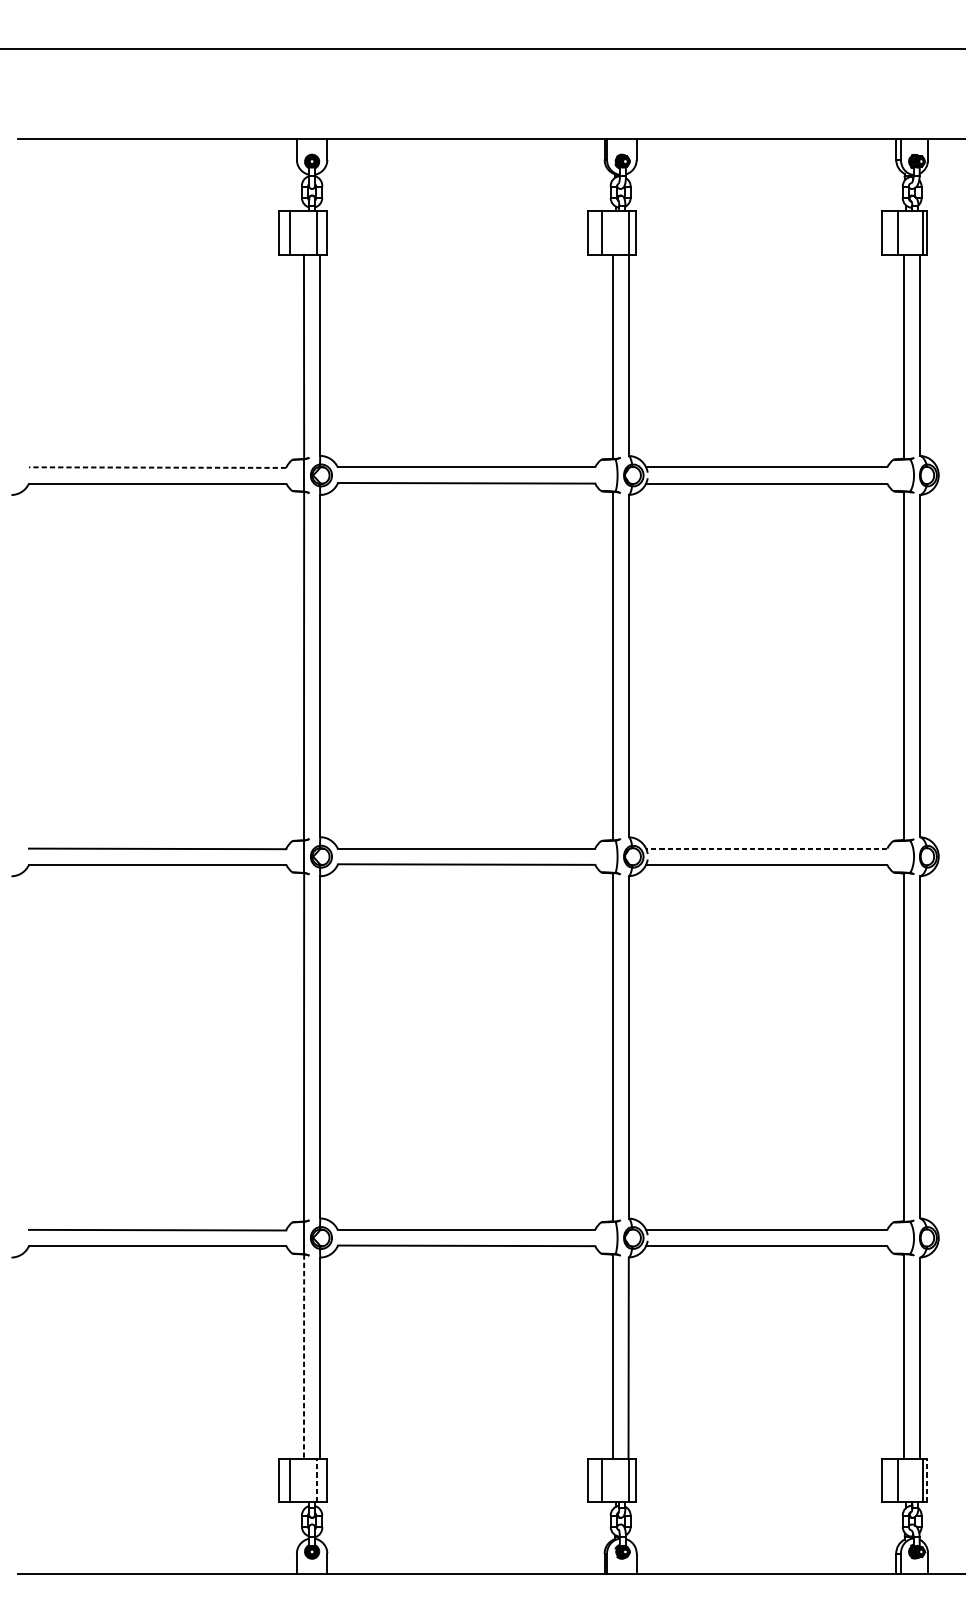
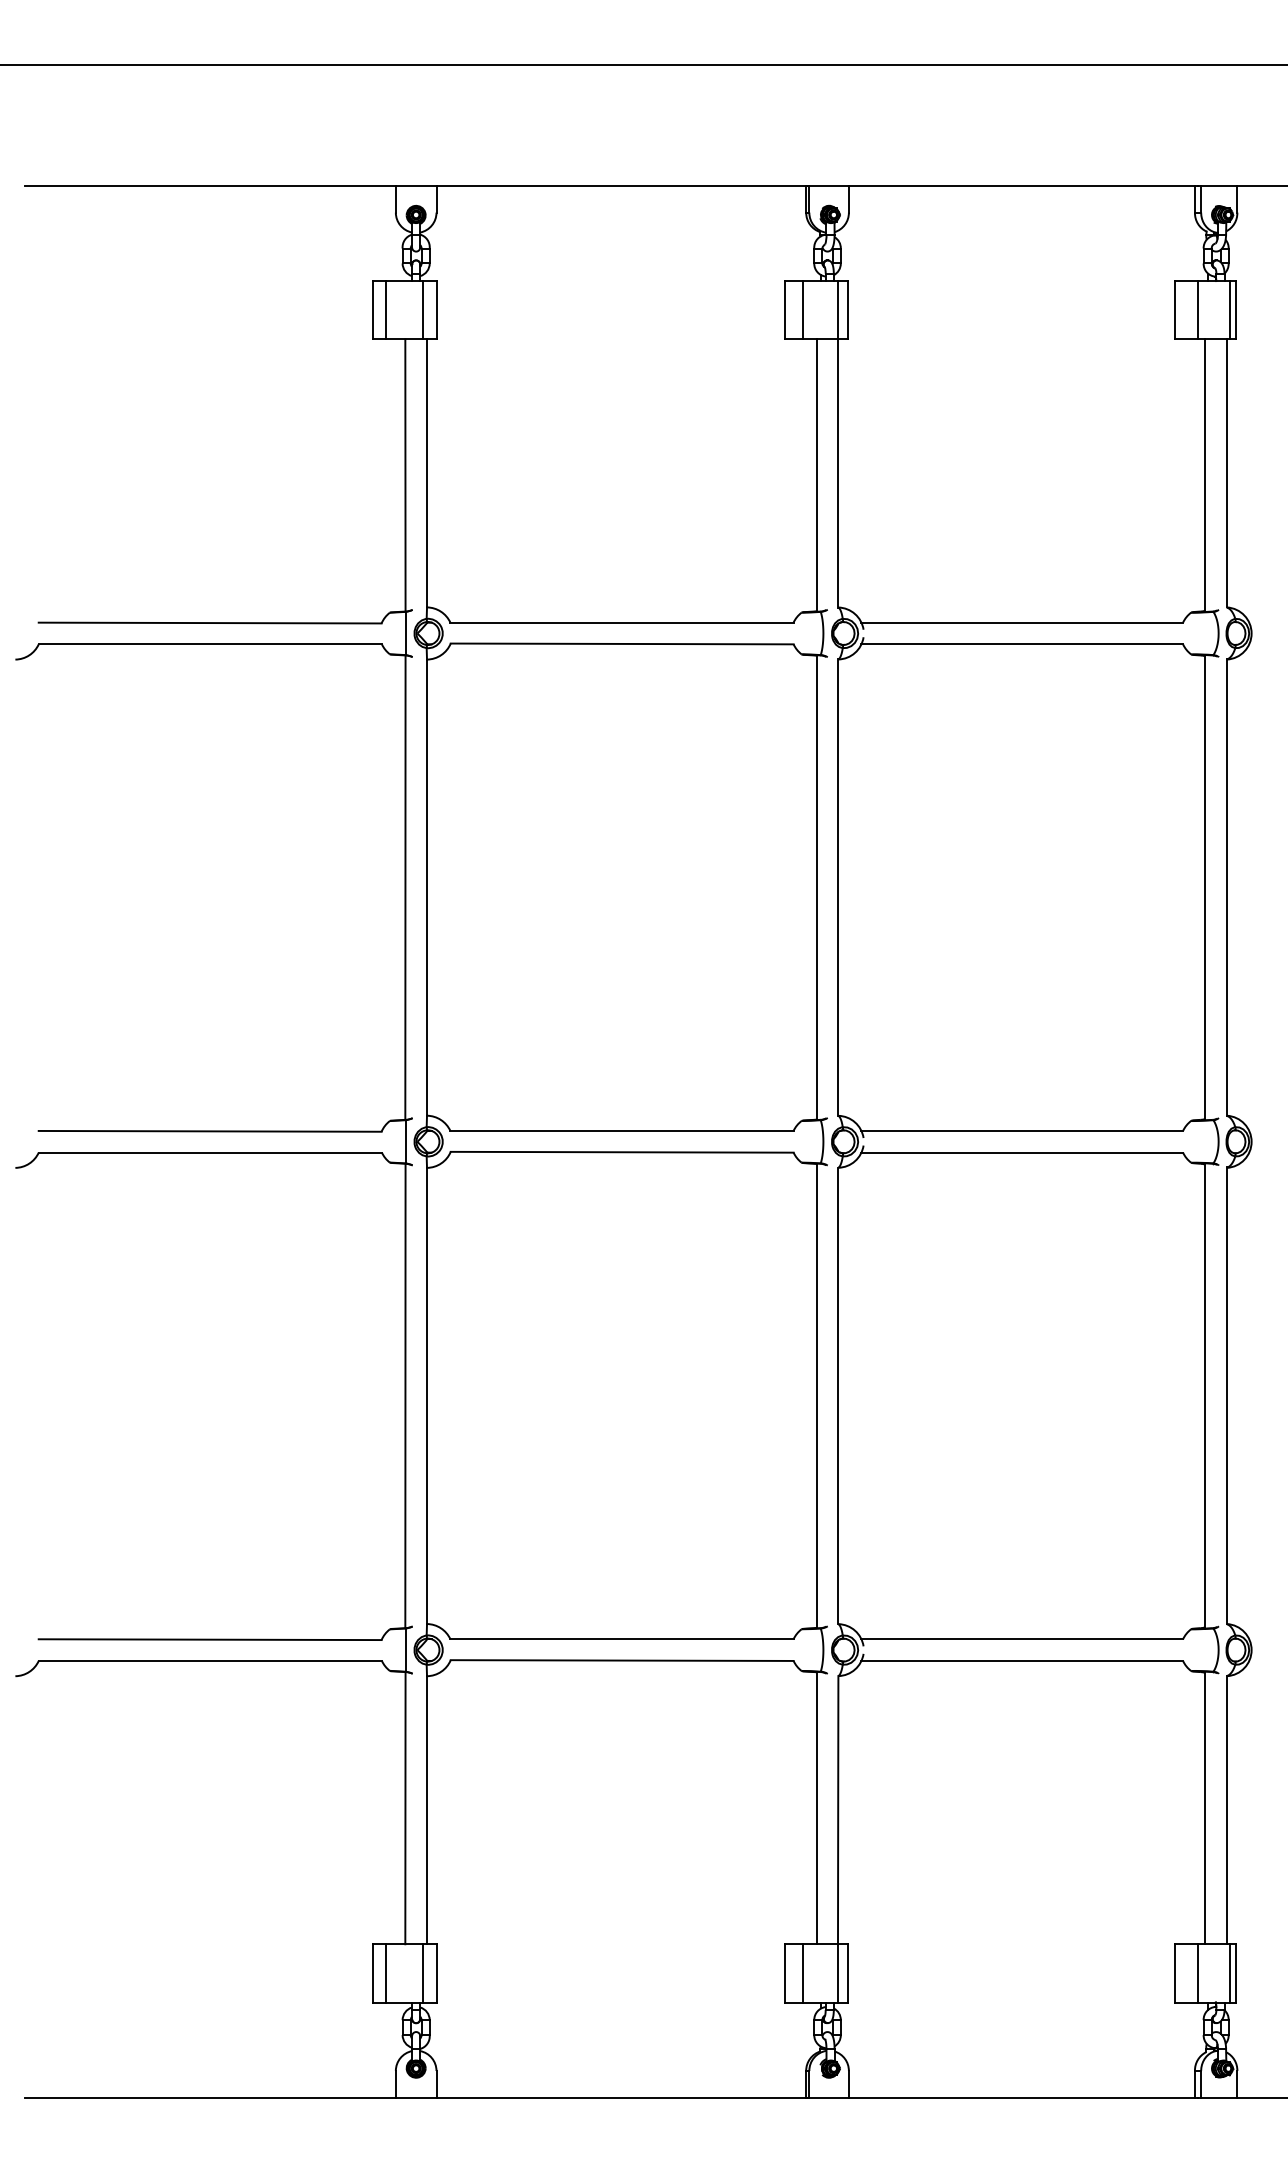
line: (157, 467) -> (209, 623), dashed -> solid
line: (766, 848) -> (1022, 1130), dashed -> solid
line: (304, 1356) -> (405, 1808), dashed -> solid
line: (316, 1479) -> (422, 1972), dashed -> solid
line: (927, 1479) -> (1236, 1972), dashed -> solid

